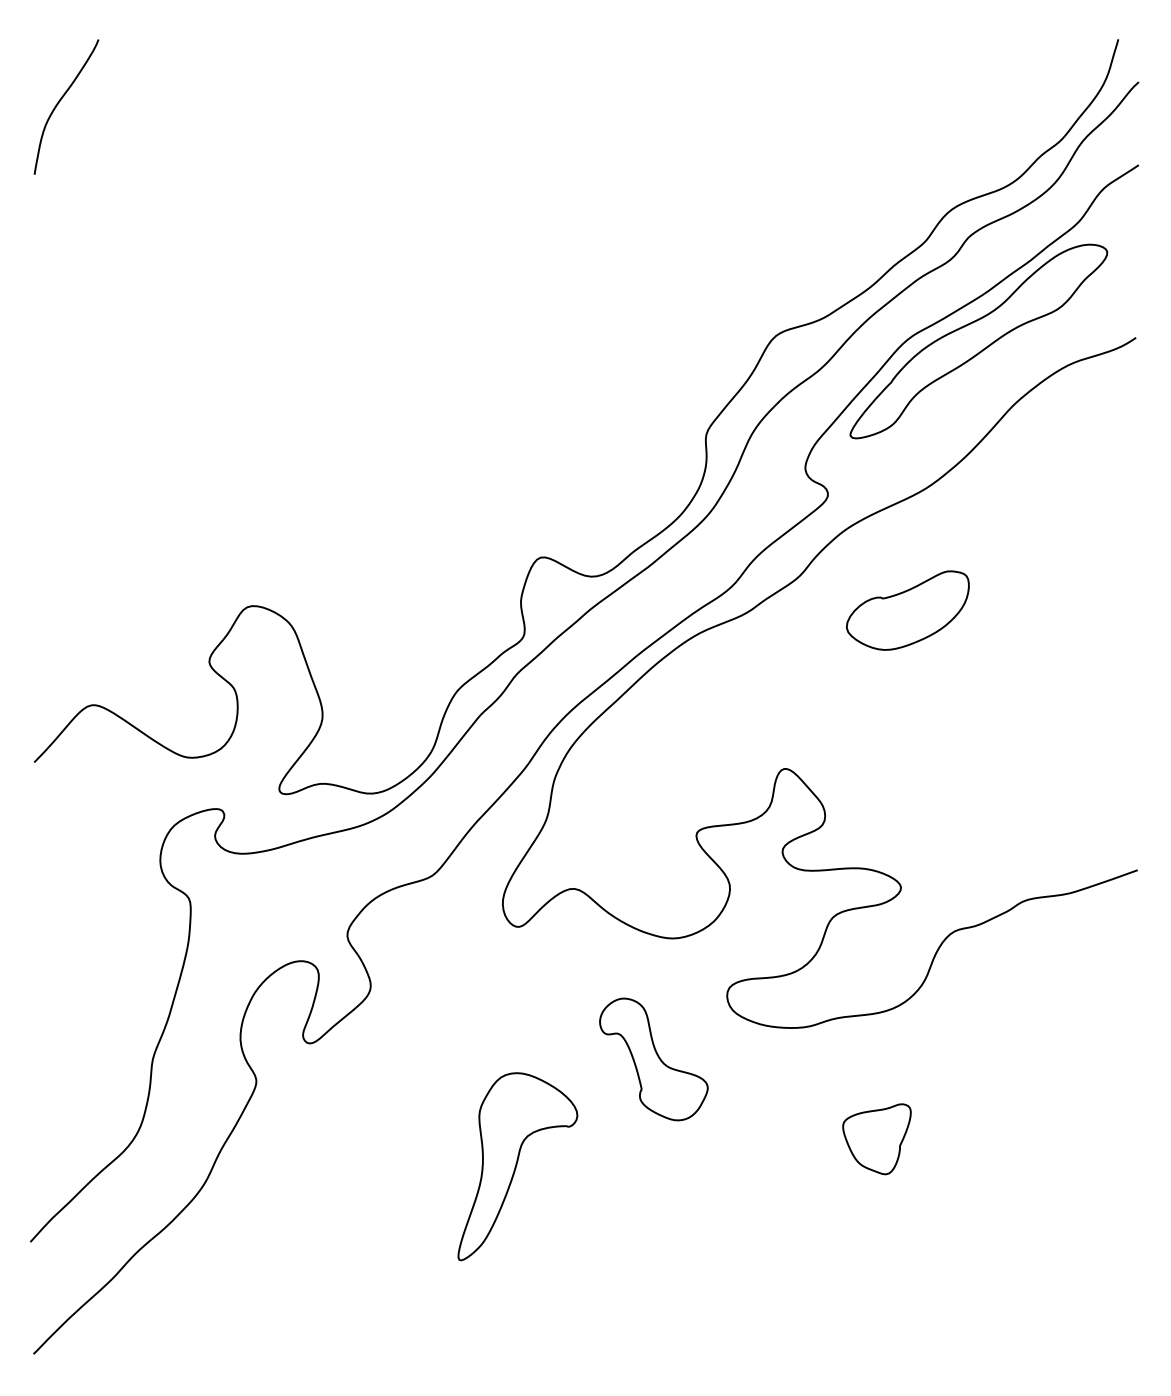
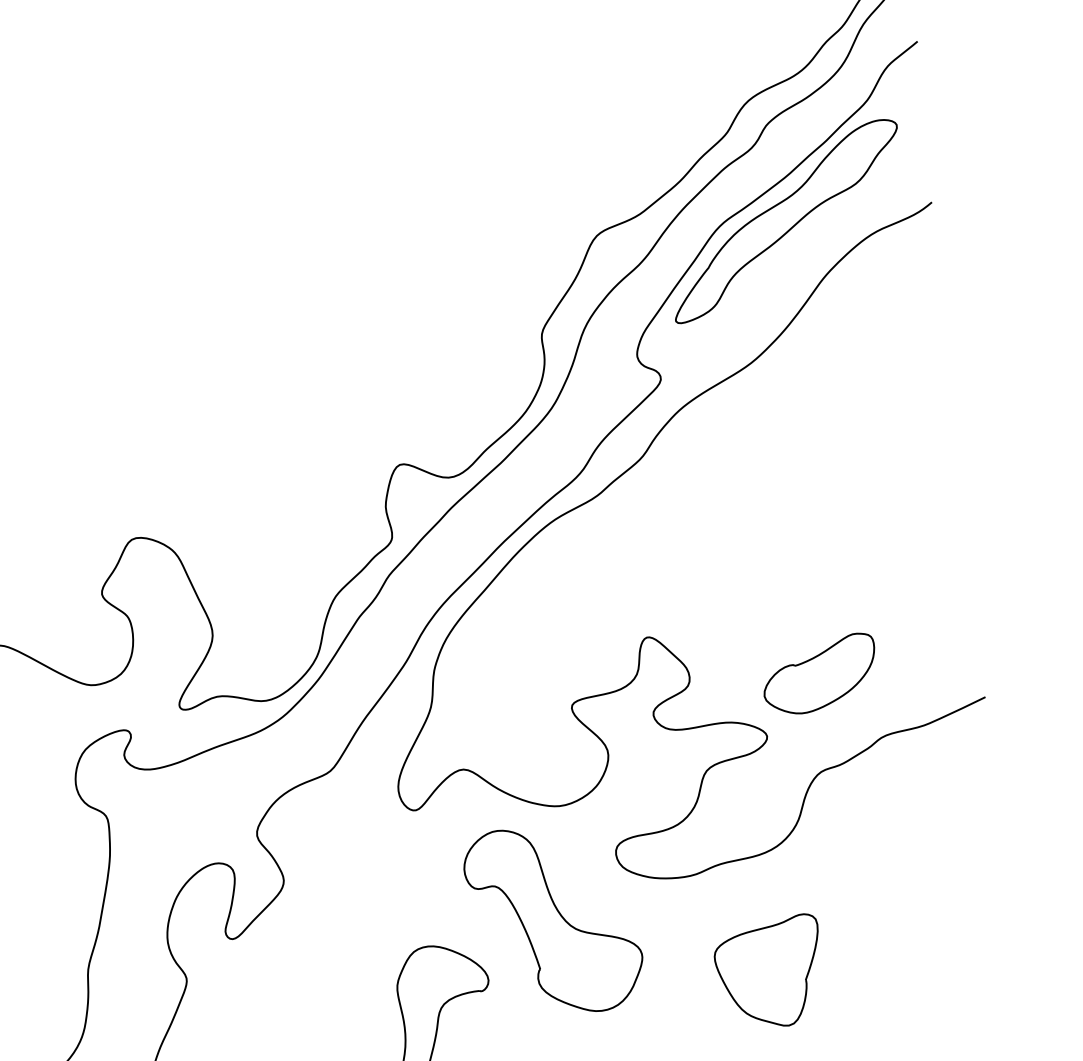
part: (907, 610) -> (819, 674), moved
part: (653, 1059) -> (553, 920), size x1.67
part: (876, 1139) -> (768, 973), size x1.67

